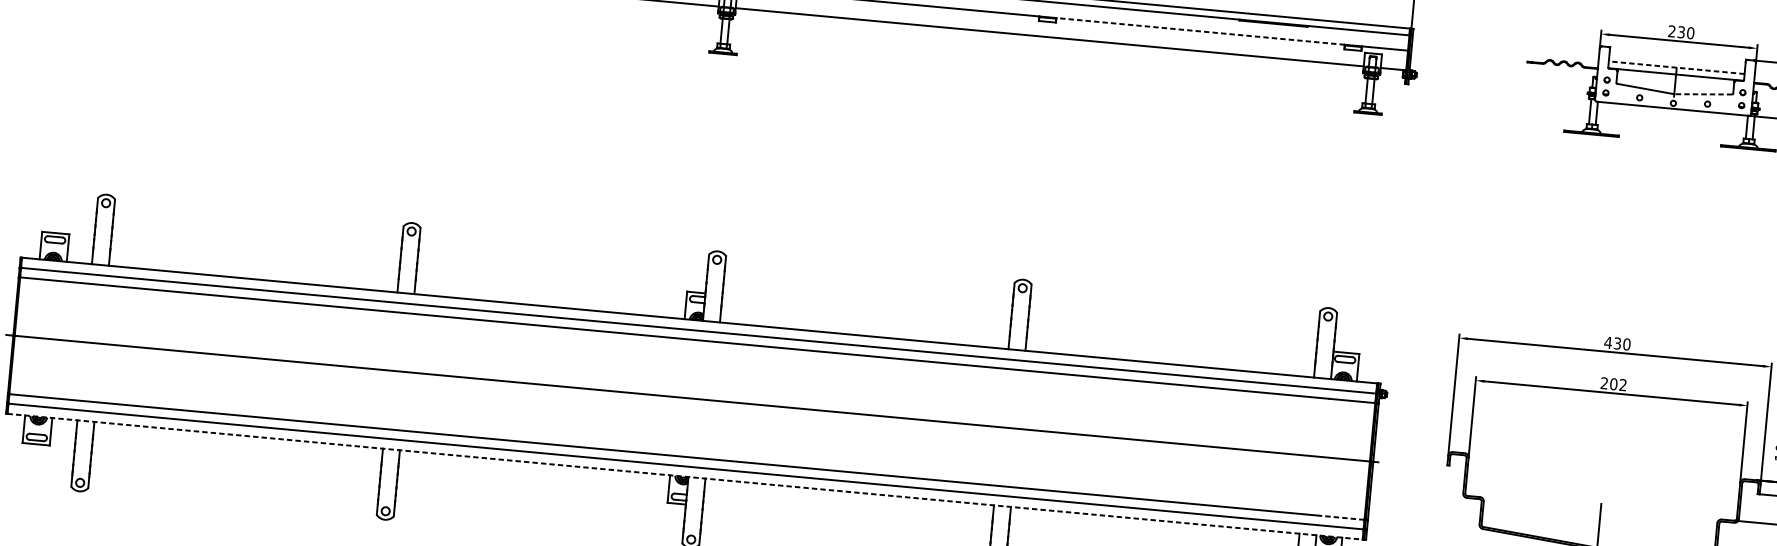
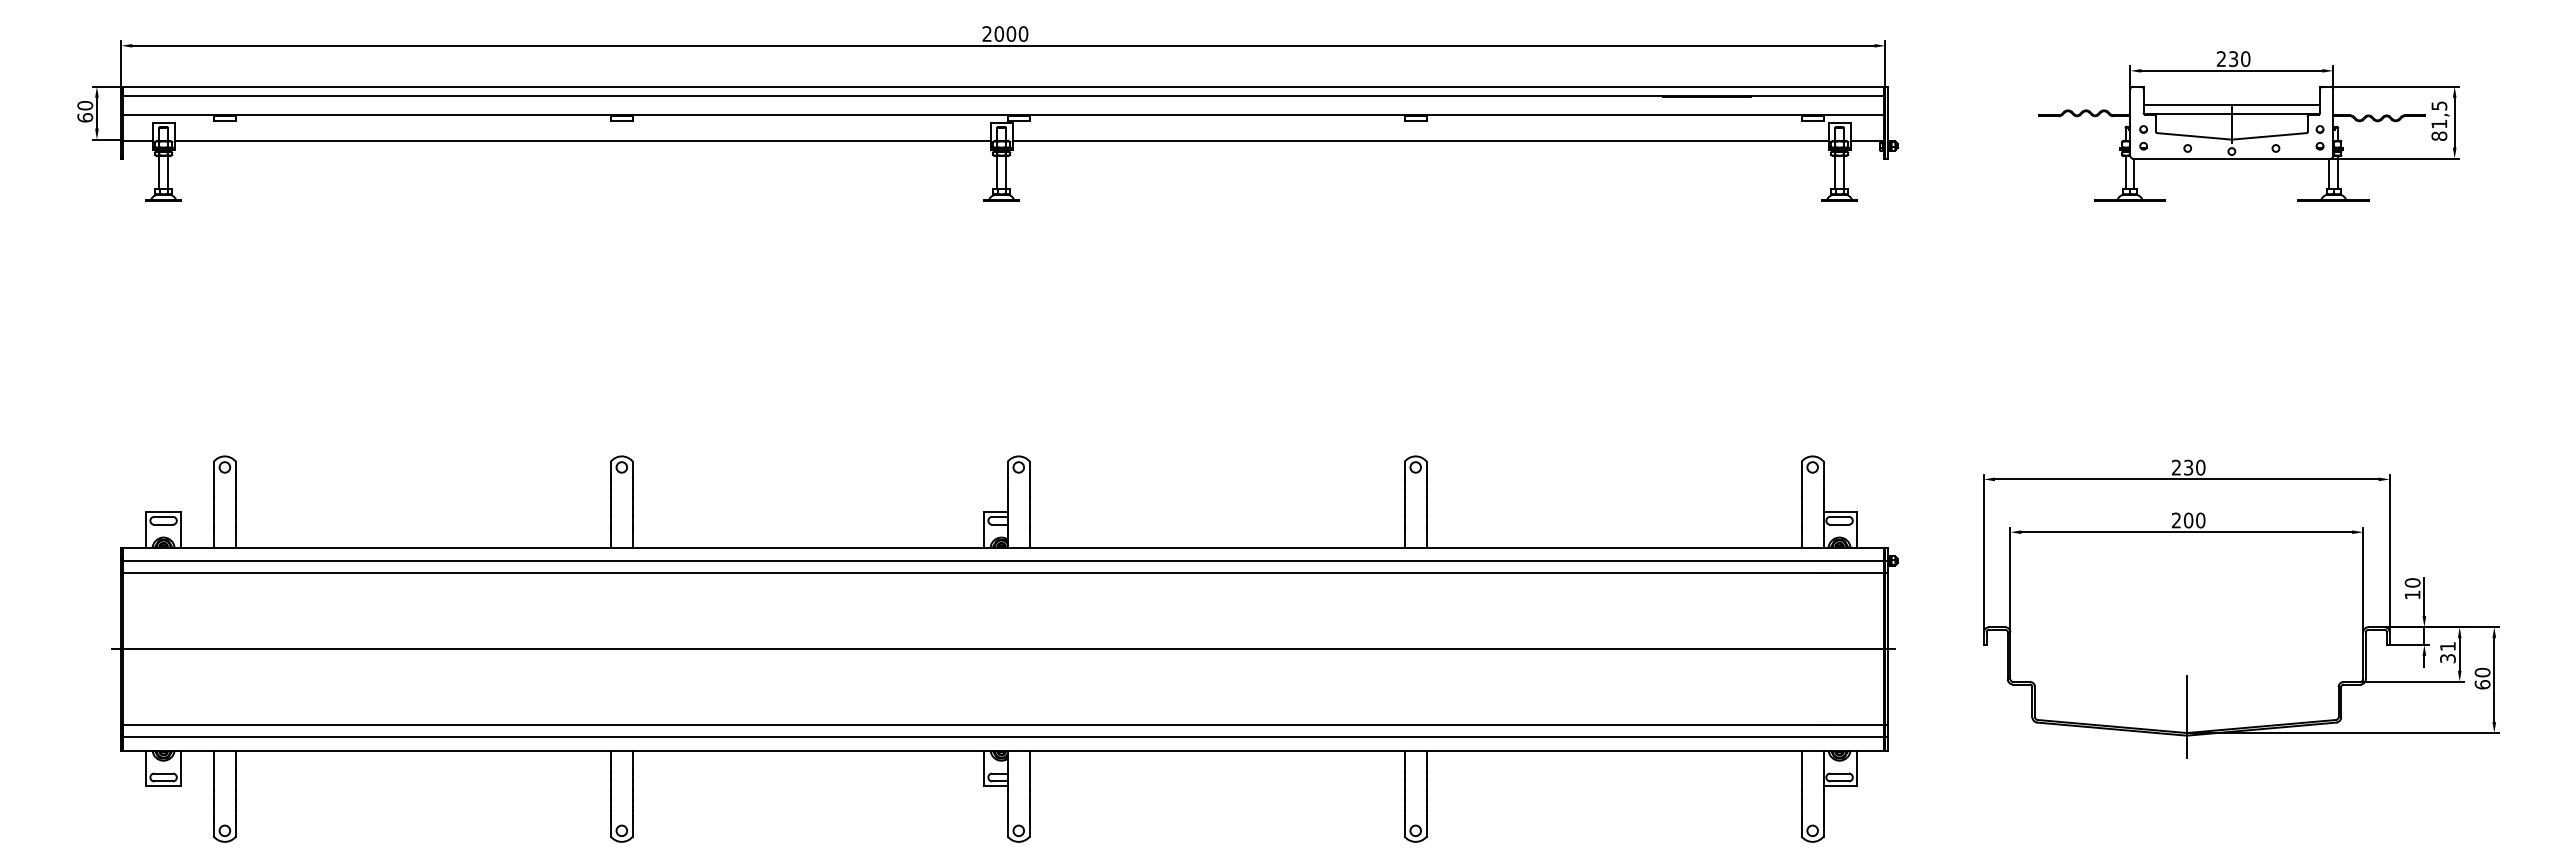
line: (1200, 31) -> (1613, 115), dashed -> solid
line: (1676, 67) -> (2231, 105), dashed -> solid
line: (1702, 94) -> (2268, 136), dashed -> solid
text: (1608, 342) -> (2176, 467), 430 -> 230
text: (1622, 385) -> (2200, 520), 202 -> 200
line: (685, 476) -> (1003, 750), dashed -> solid
line: (1341, 518) -> (1853, 725), dashed -> solid

